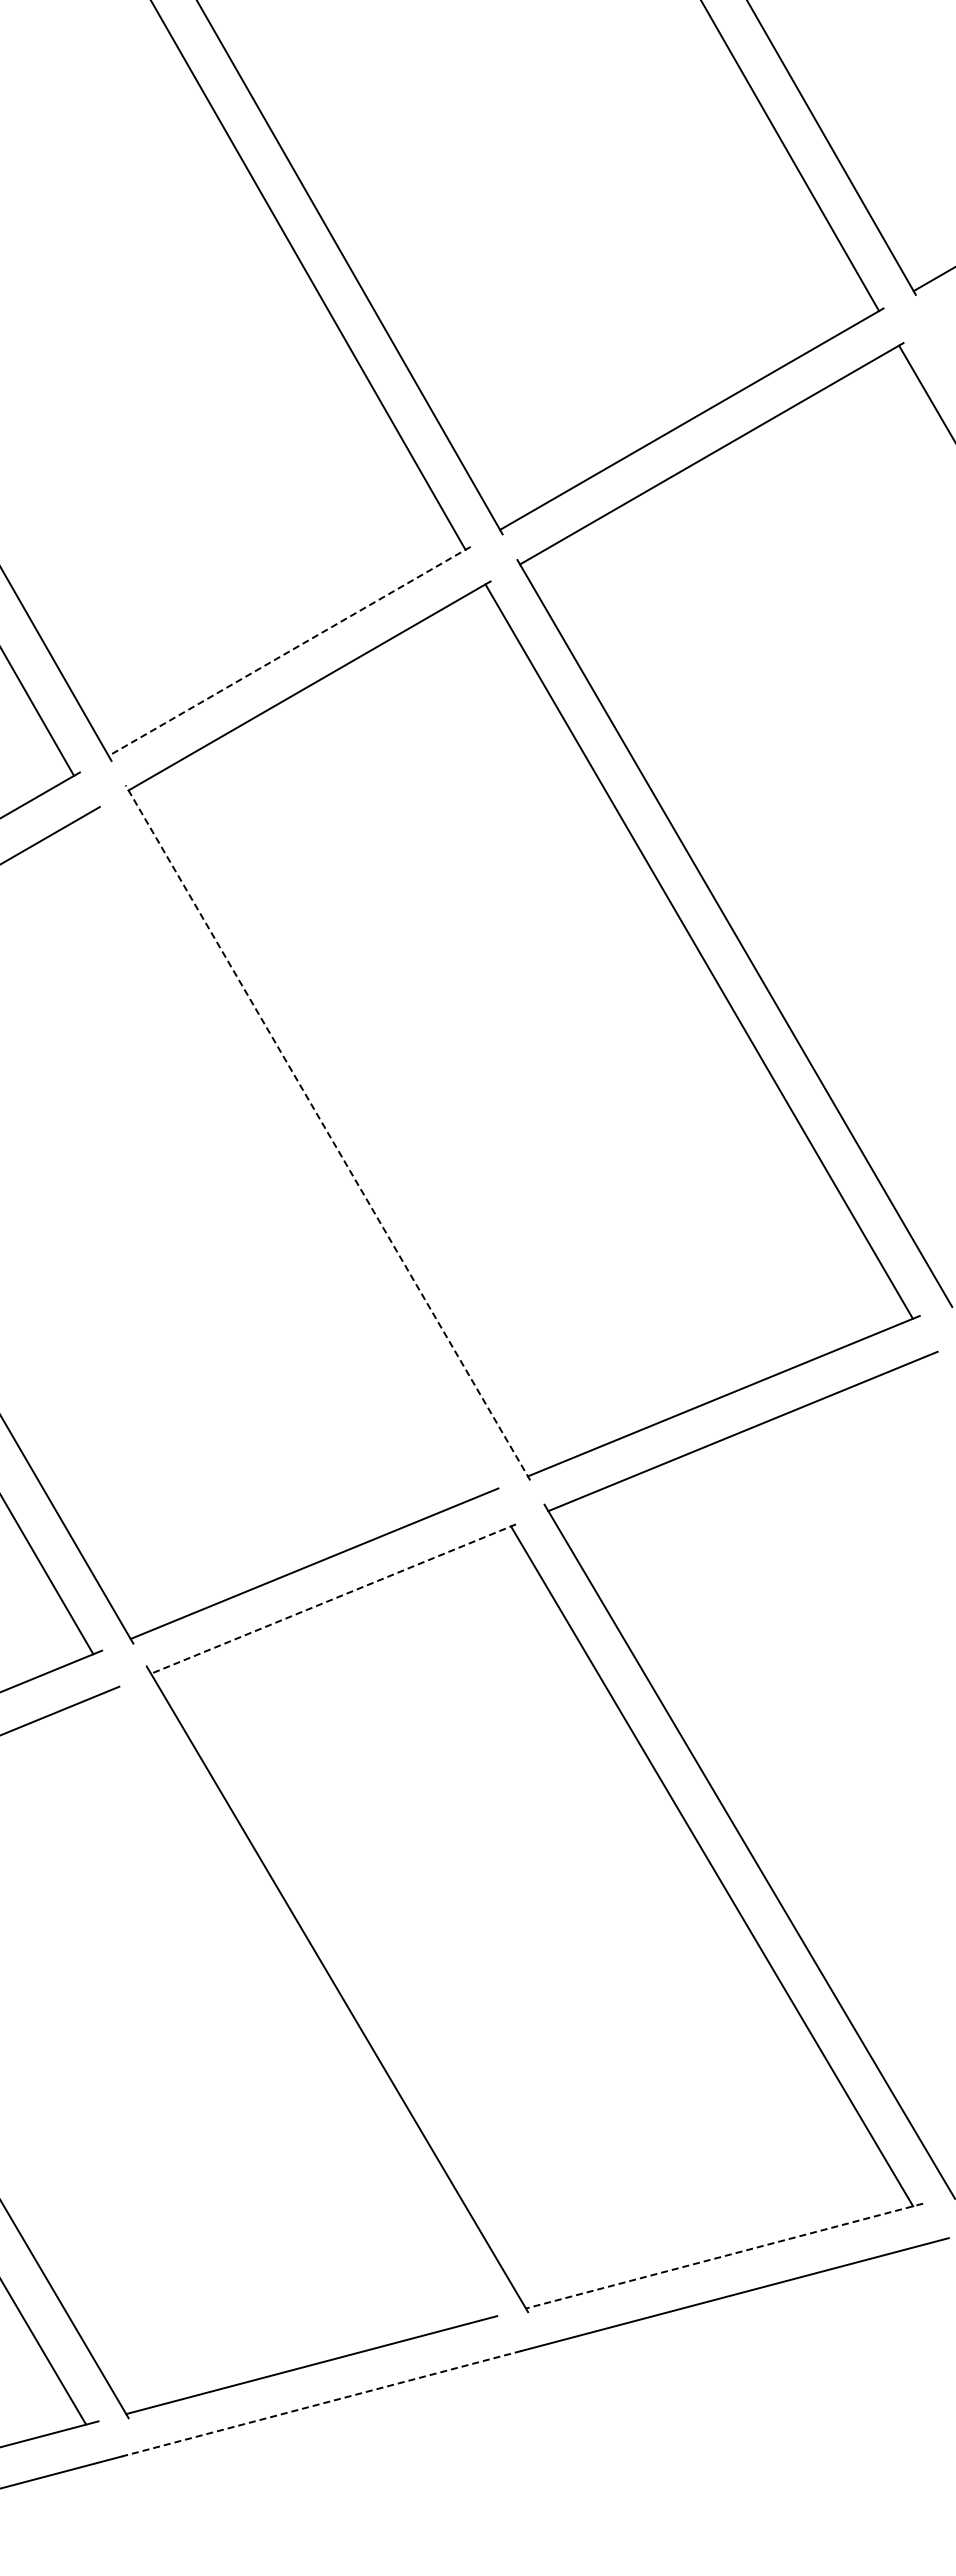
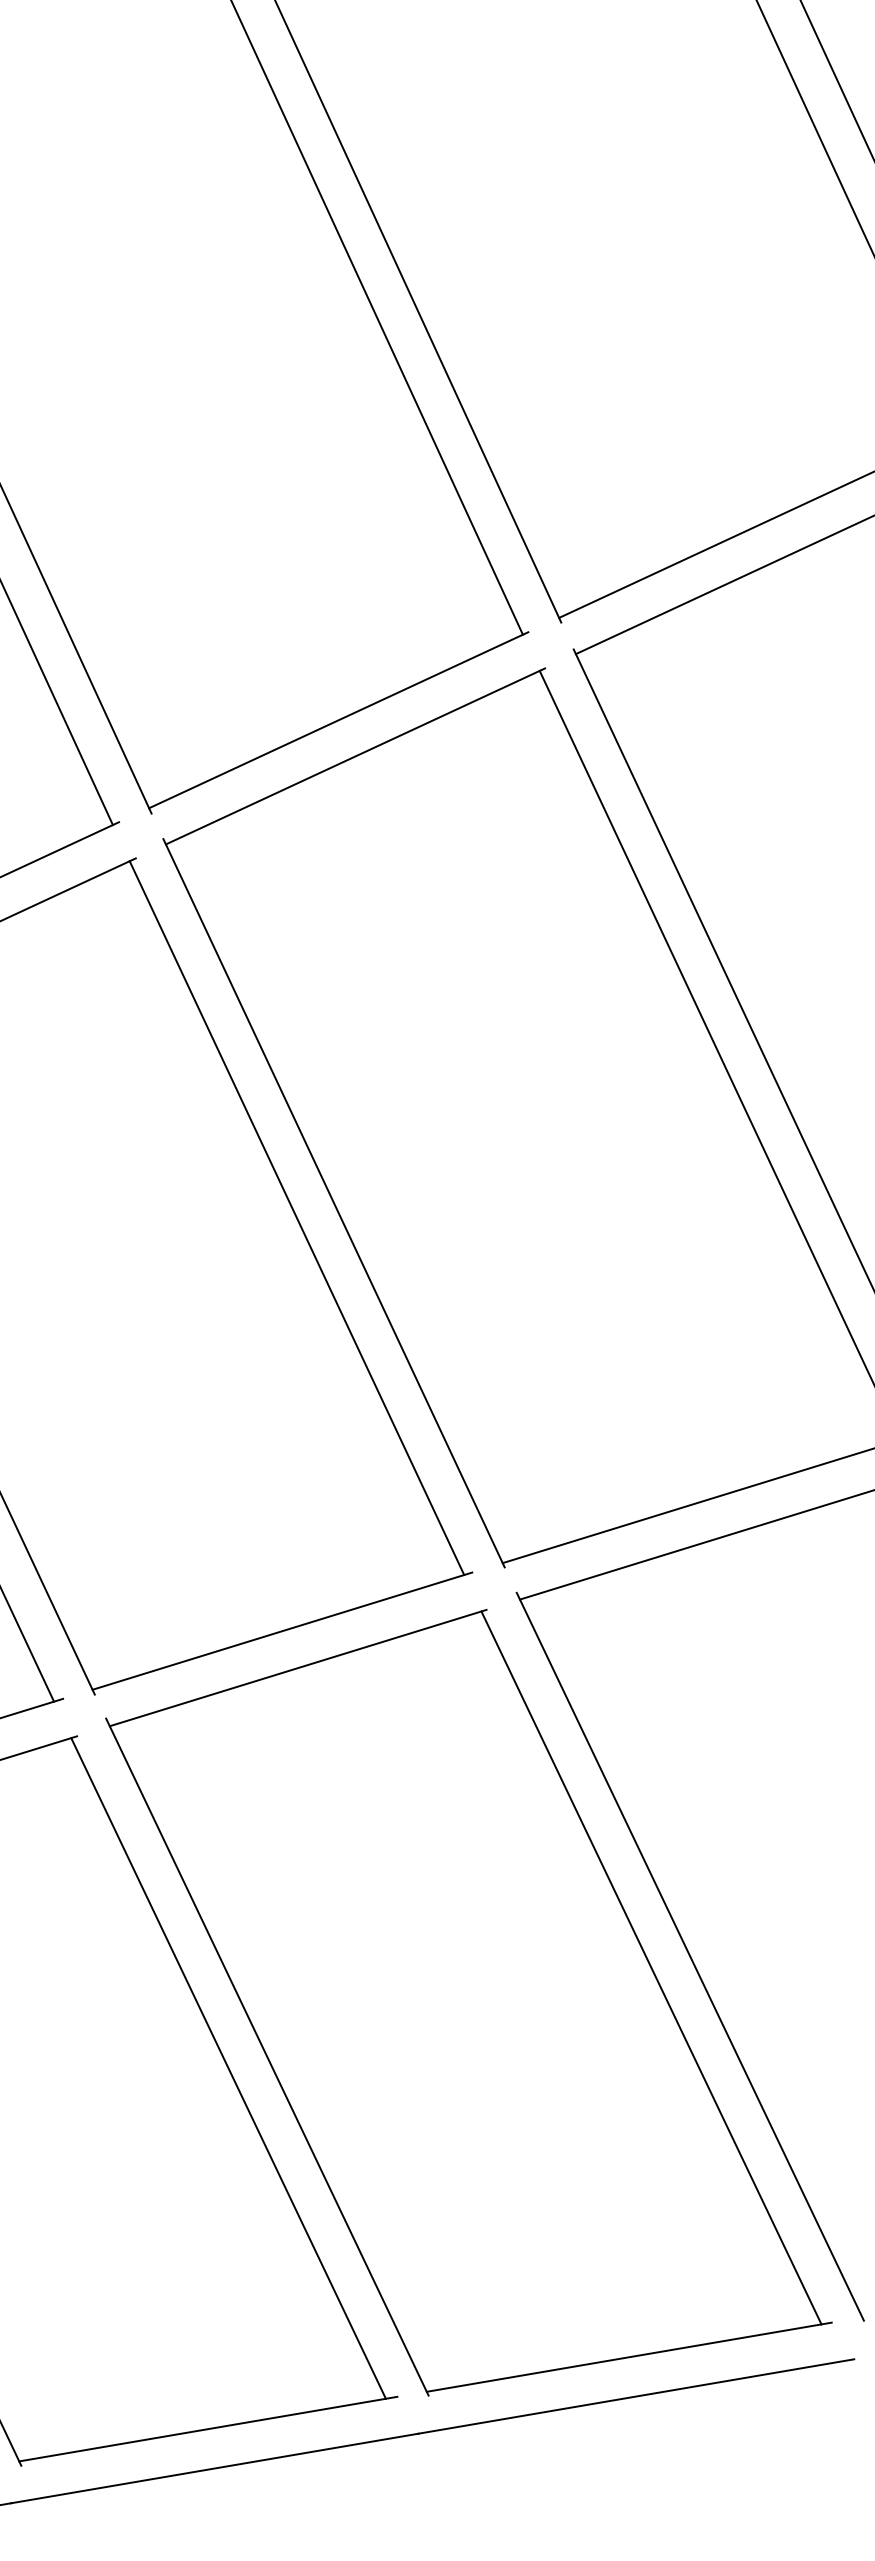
line: (289, 651) -> (338, 720), dashed -> solid
line: (327, 1132) -> (333, 1202), dashed -> solid
line: (292, 1150) -> (297, 1217), added
line: (333, 1599) -> (298, 1668), dashed -> solid
line: (299, 2004) -> (228, 2068), added
line: (724, 2256) -> (629, 2357), dashed -> solid
line: (321, 2403) -> (214, 2468), dashed -> solid

